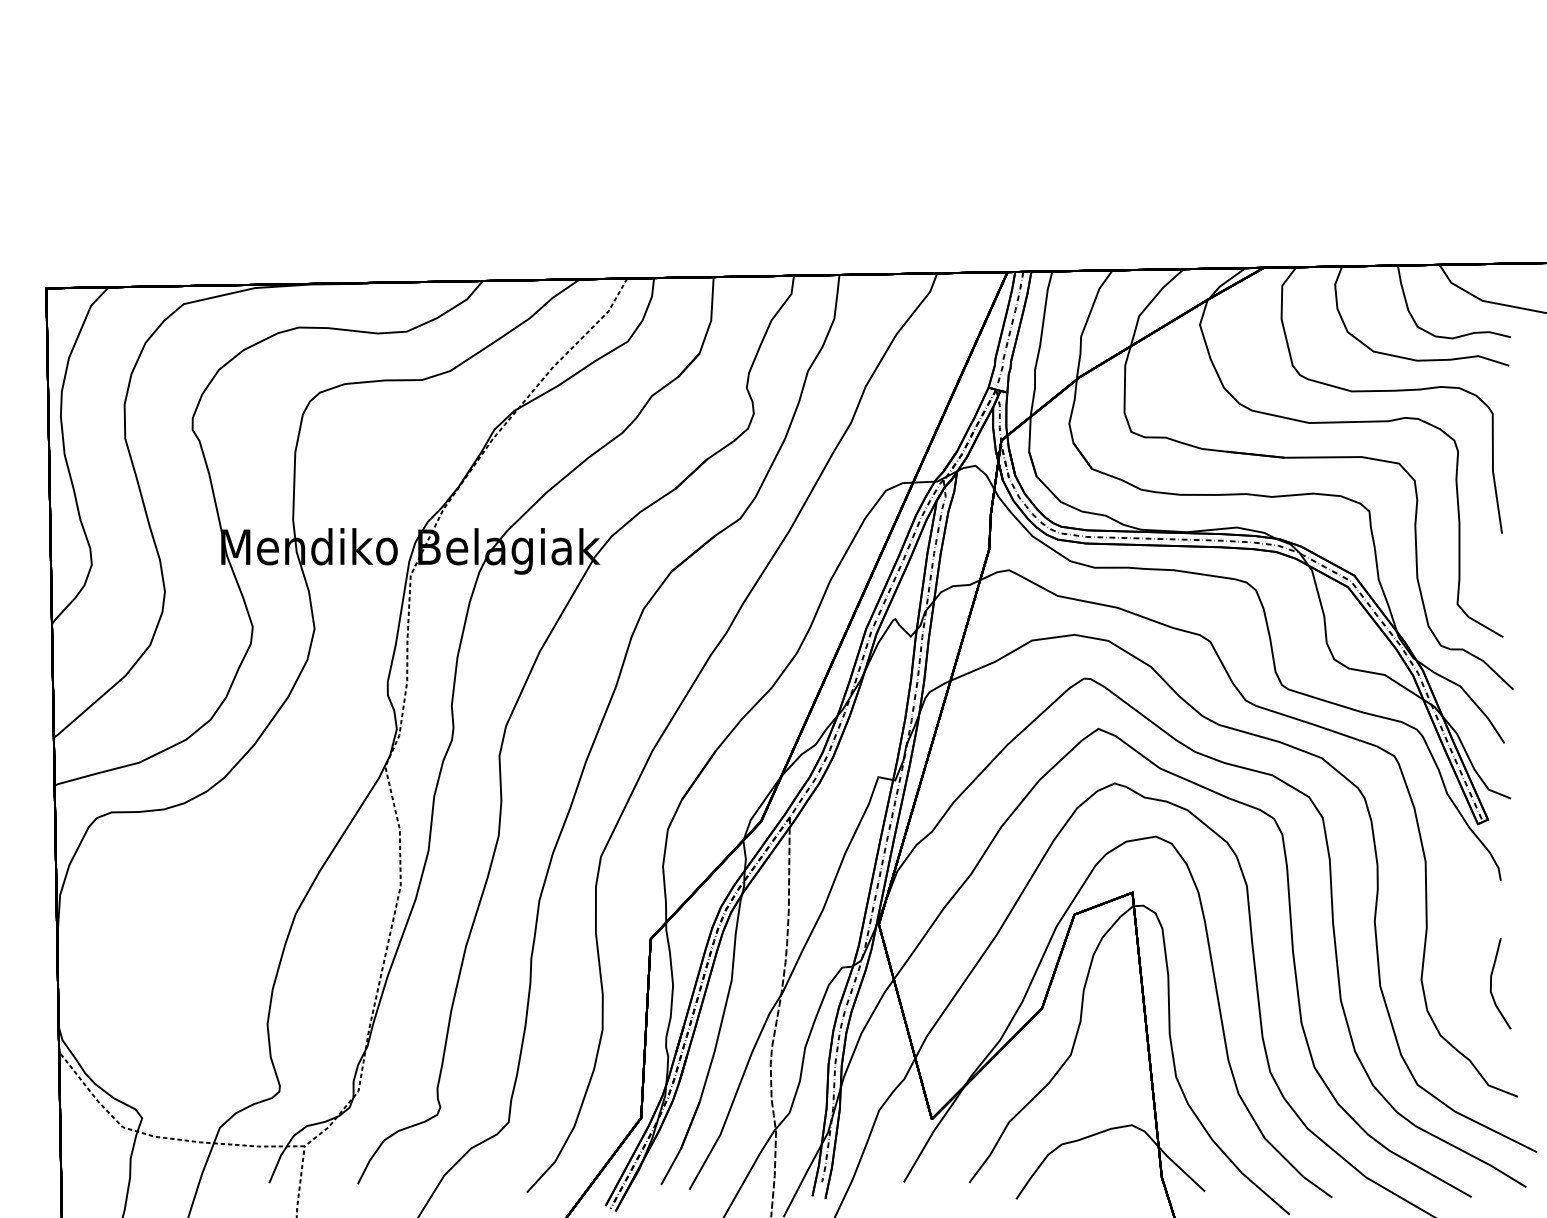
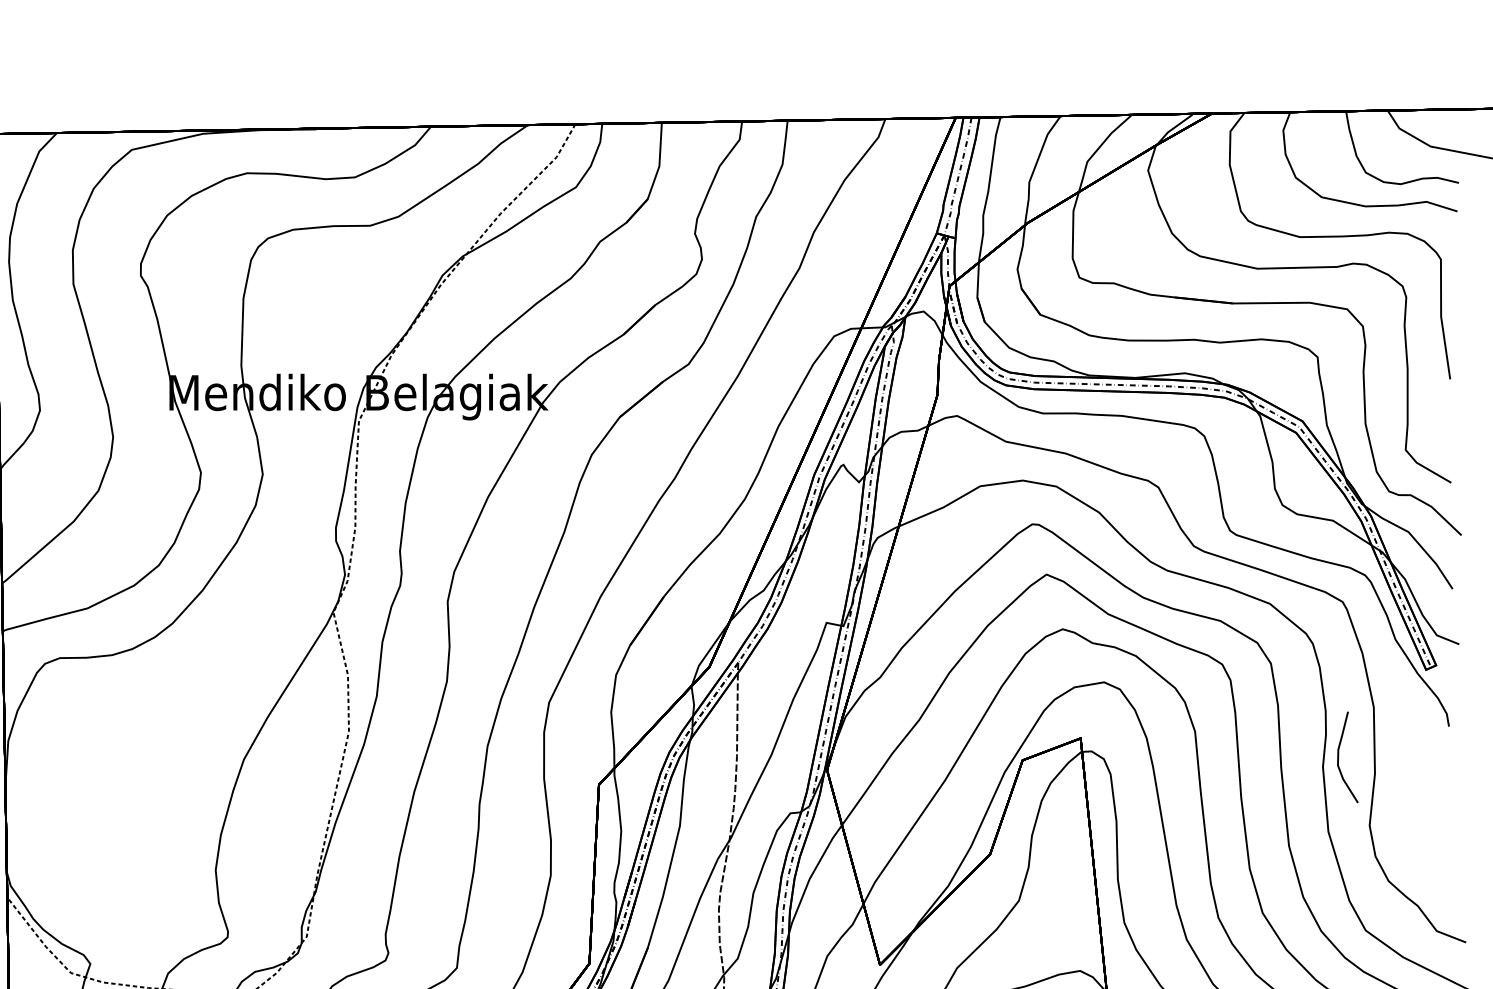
curve: (1491, 983) -> (1338, 757), moved

